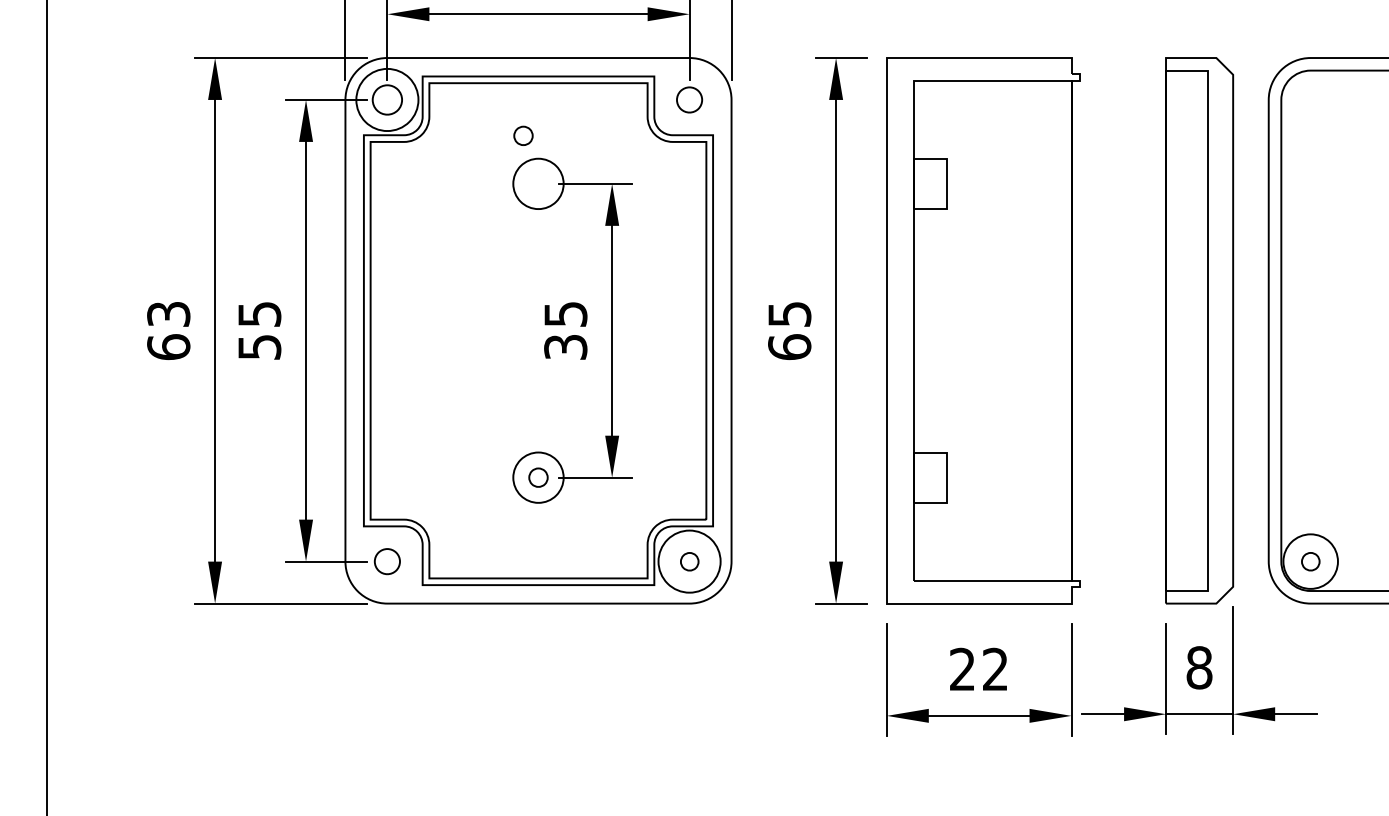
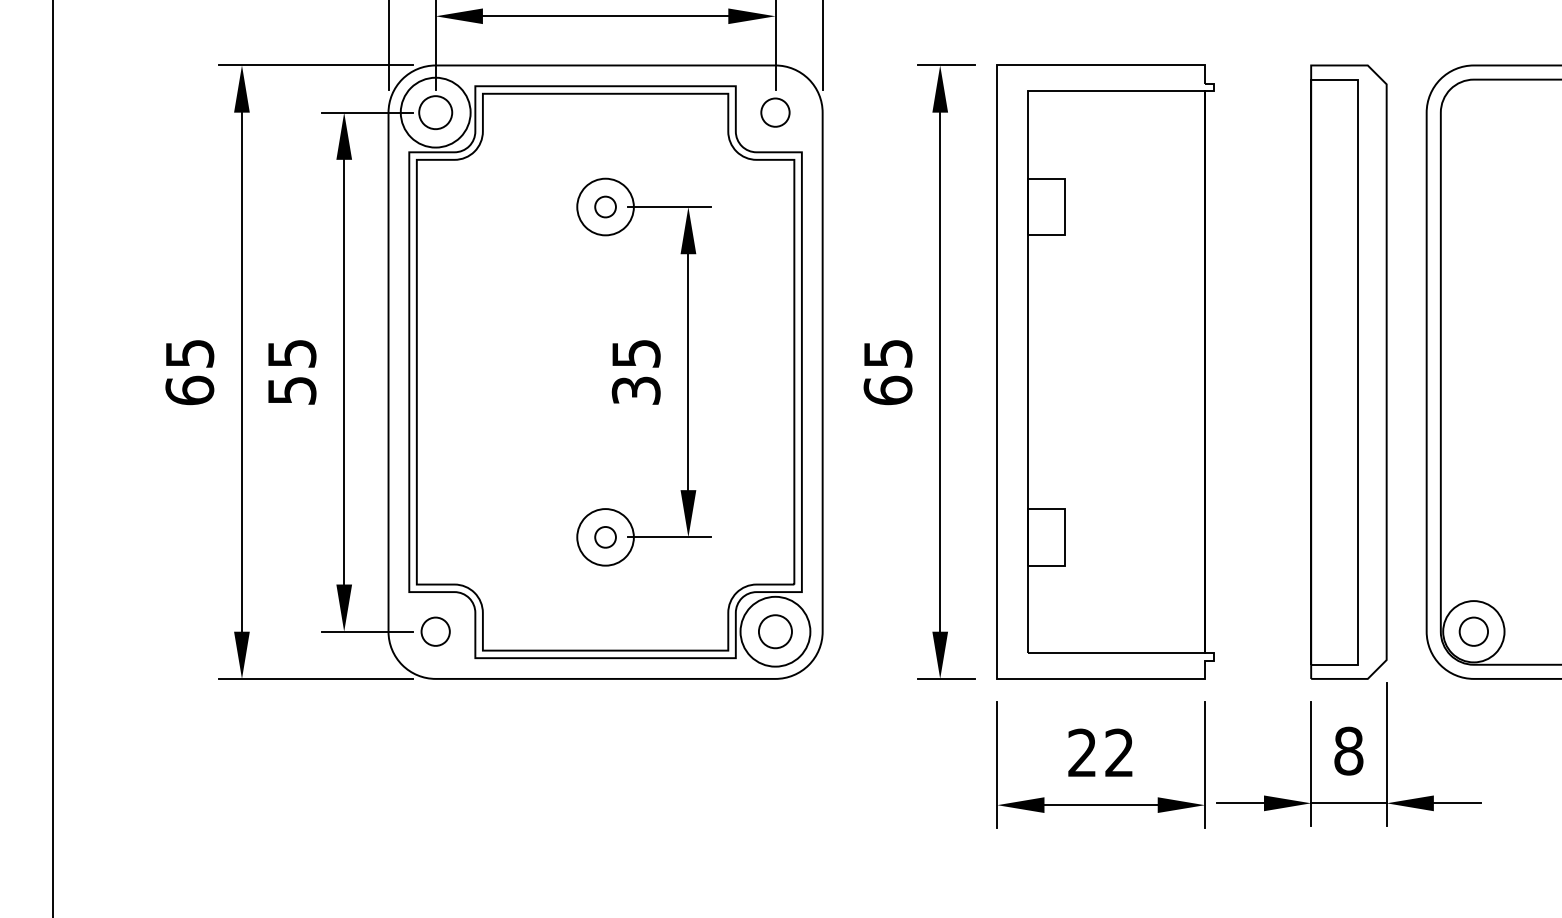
part: (523, 135) -> (605, 206), moved
text: (168, 314) -> (189, 353), 63 -> 65
part: (689, 561) -> (775, 631), size x1.67
part: (1310, 561) -> (1473, 631), size x1.43

